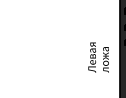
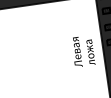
text: (98, 57) -> (83, 51), moved

